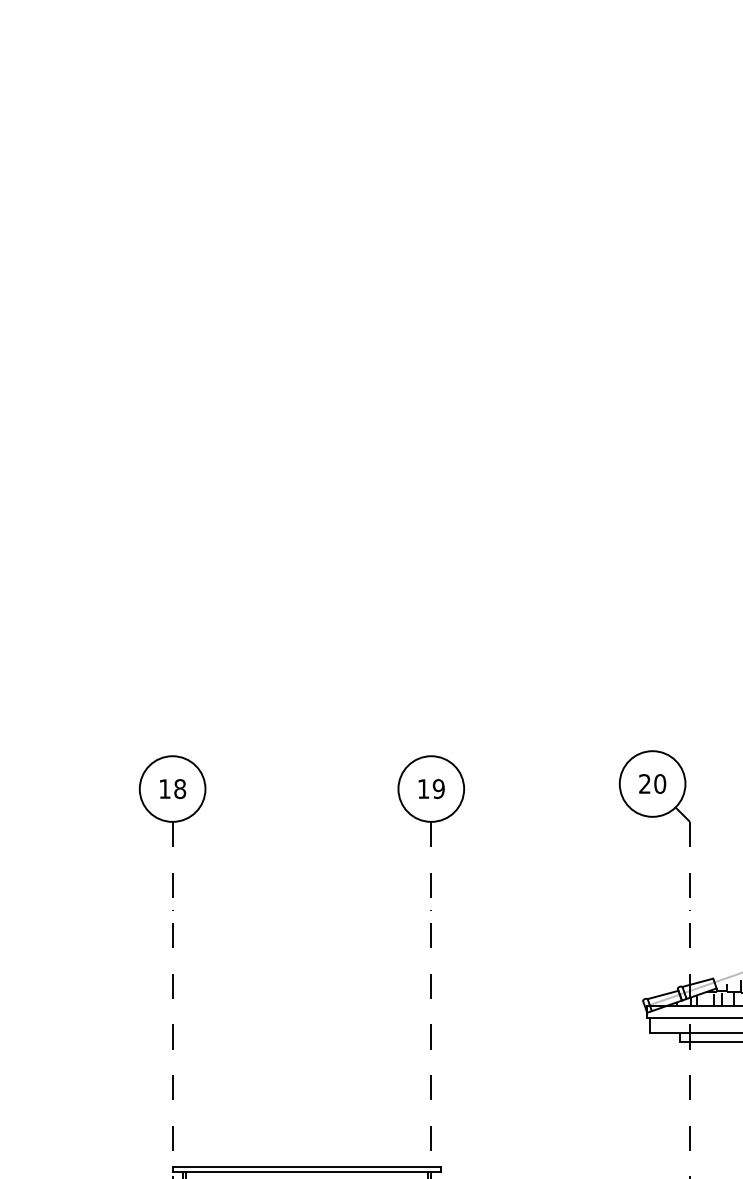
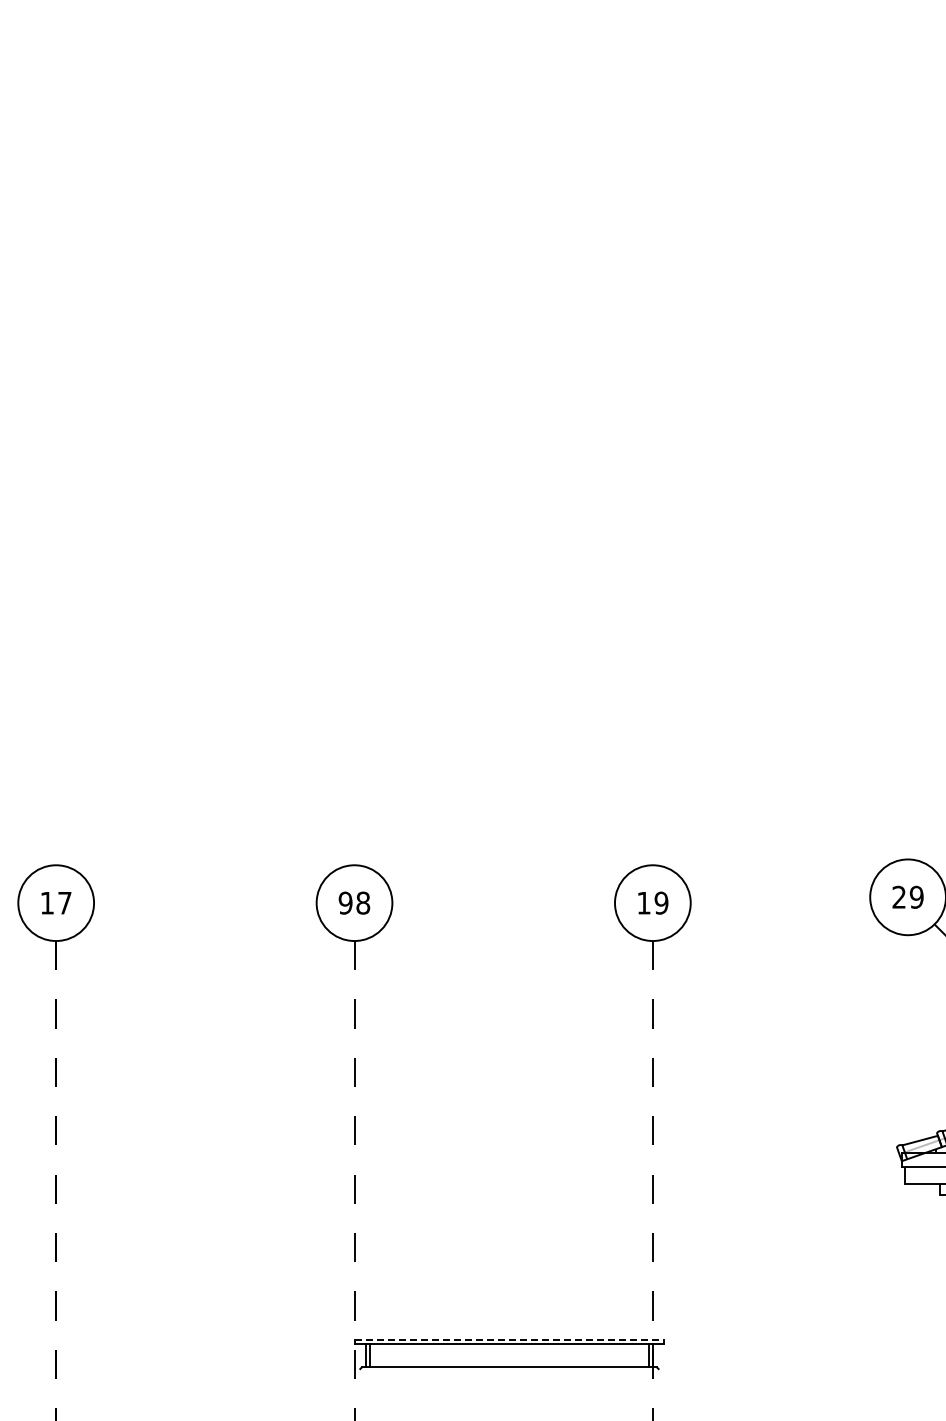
text: (659, 784) -> (916, 897), 20 -> 29
text: (164, 788) -> (345, 902), 18 -> 98
line: (307, 1167) -> (509, 1339), solid -> dashed

